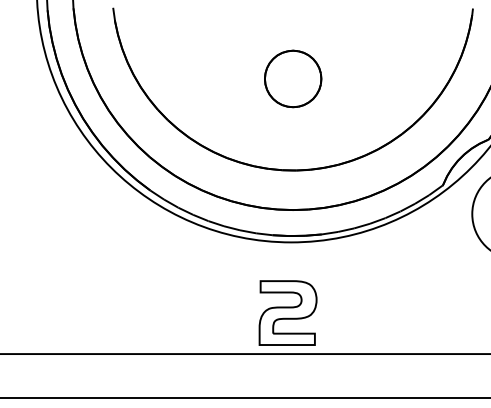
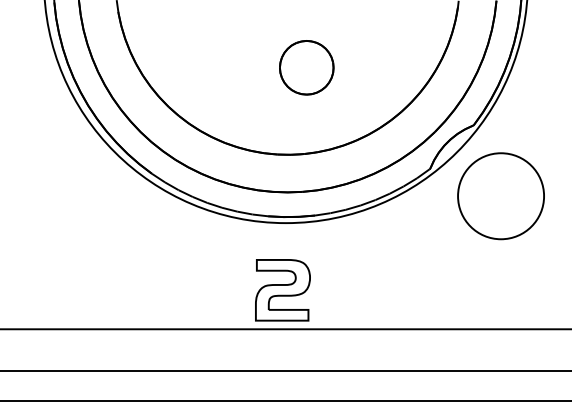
part: (292, 78) -> (306, 67), moved

